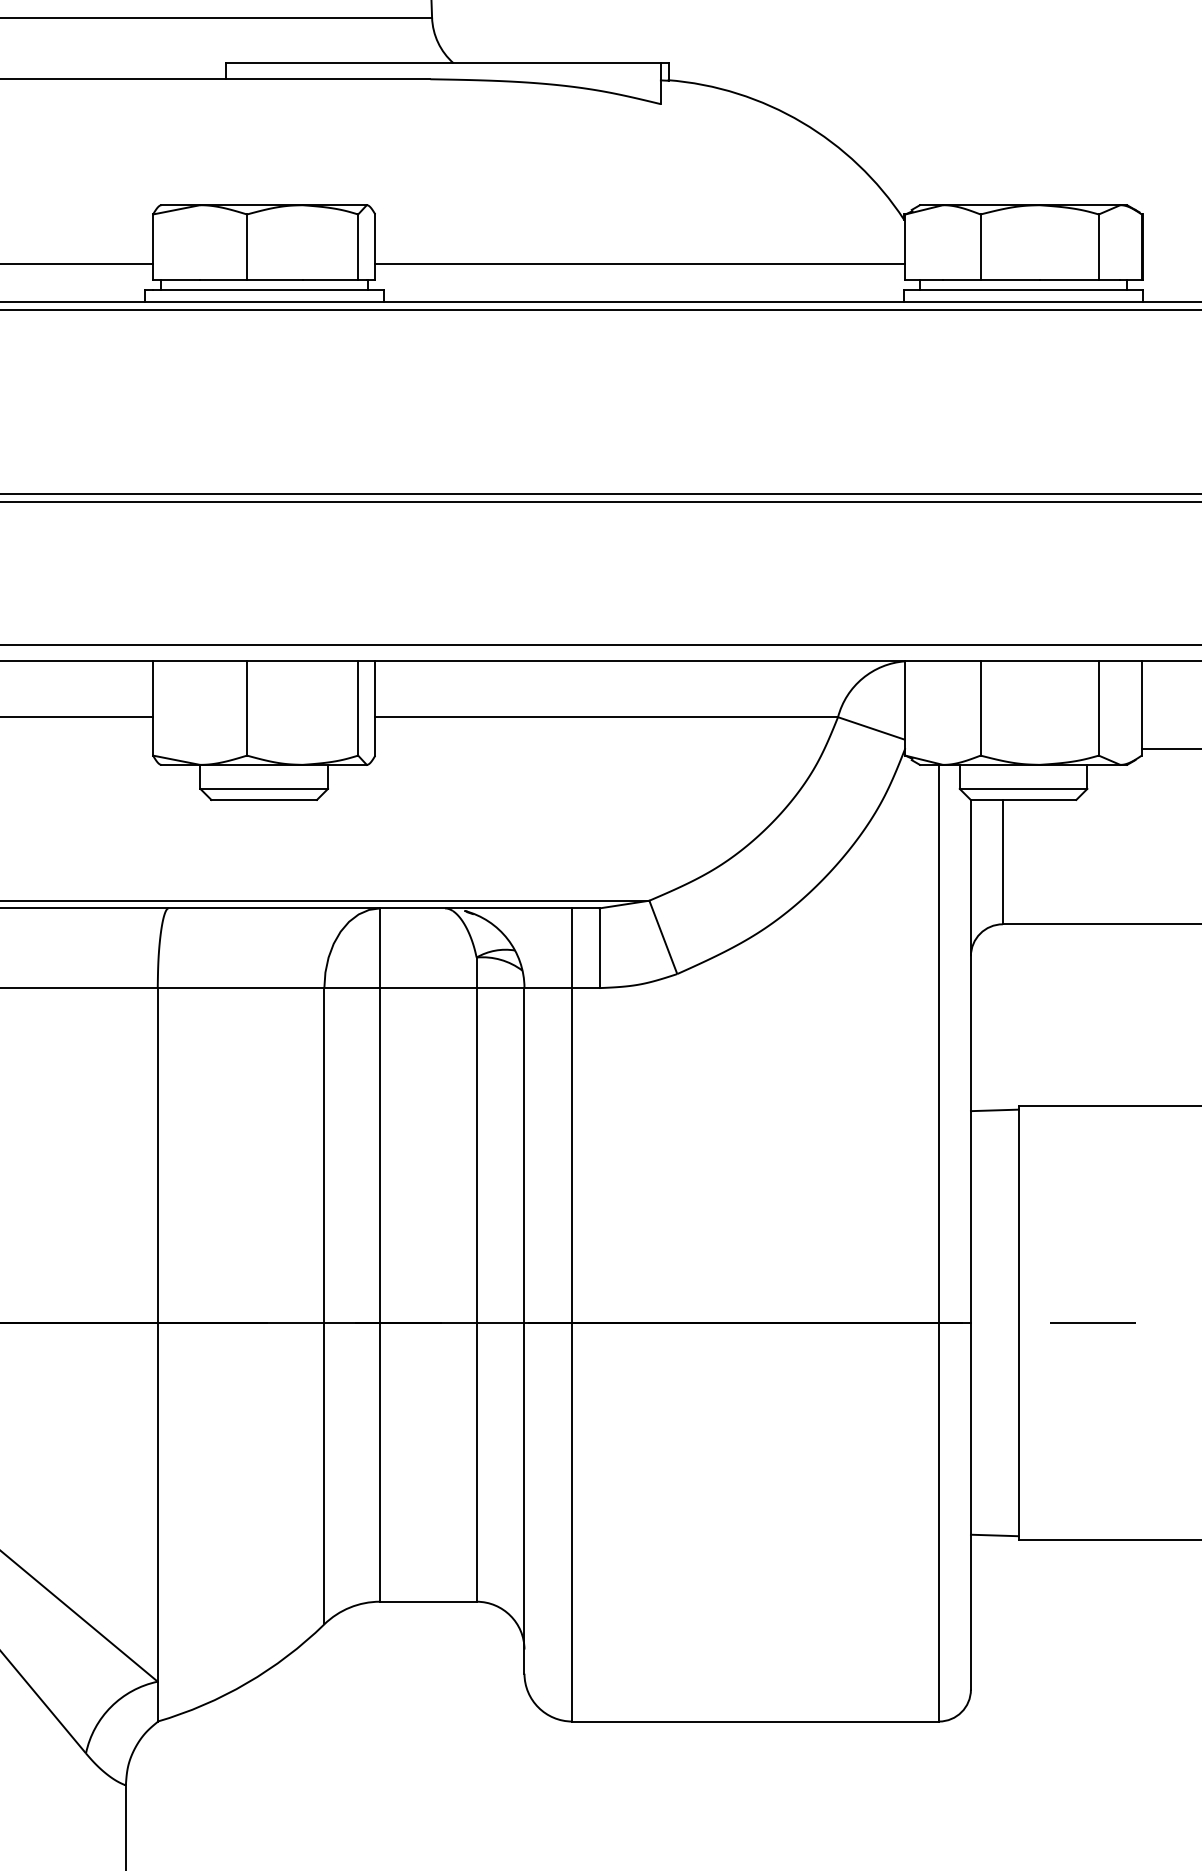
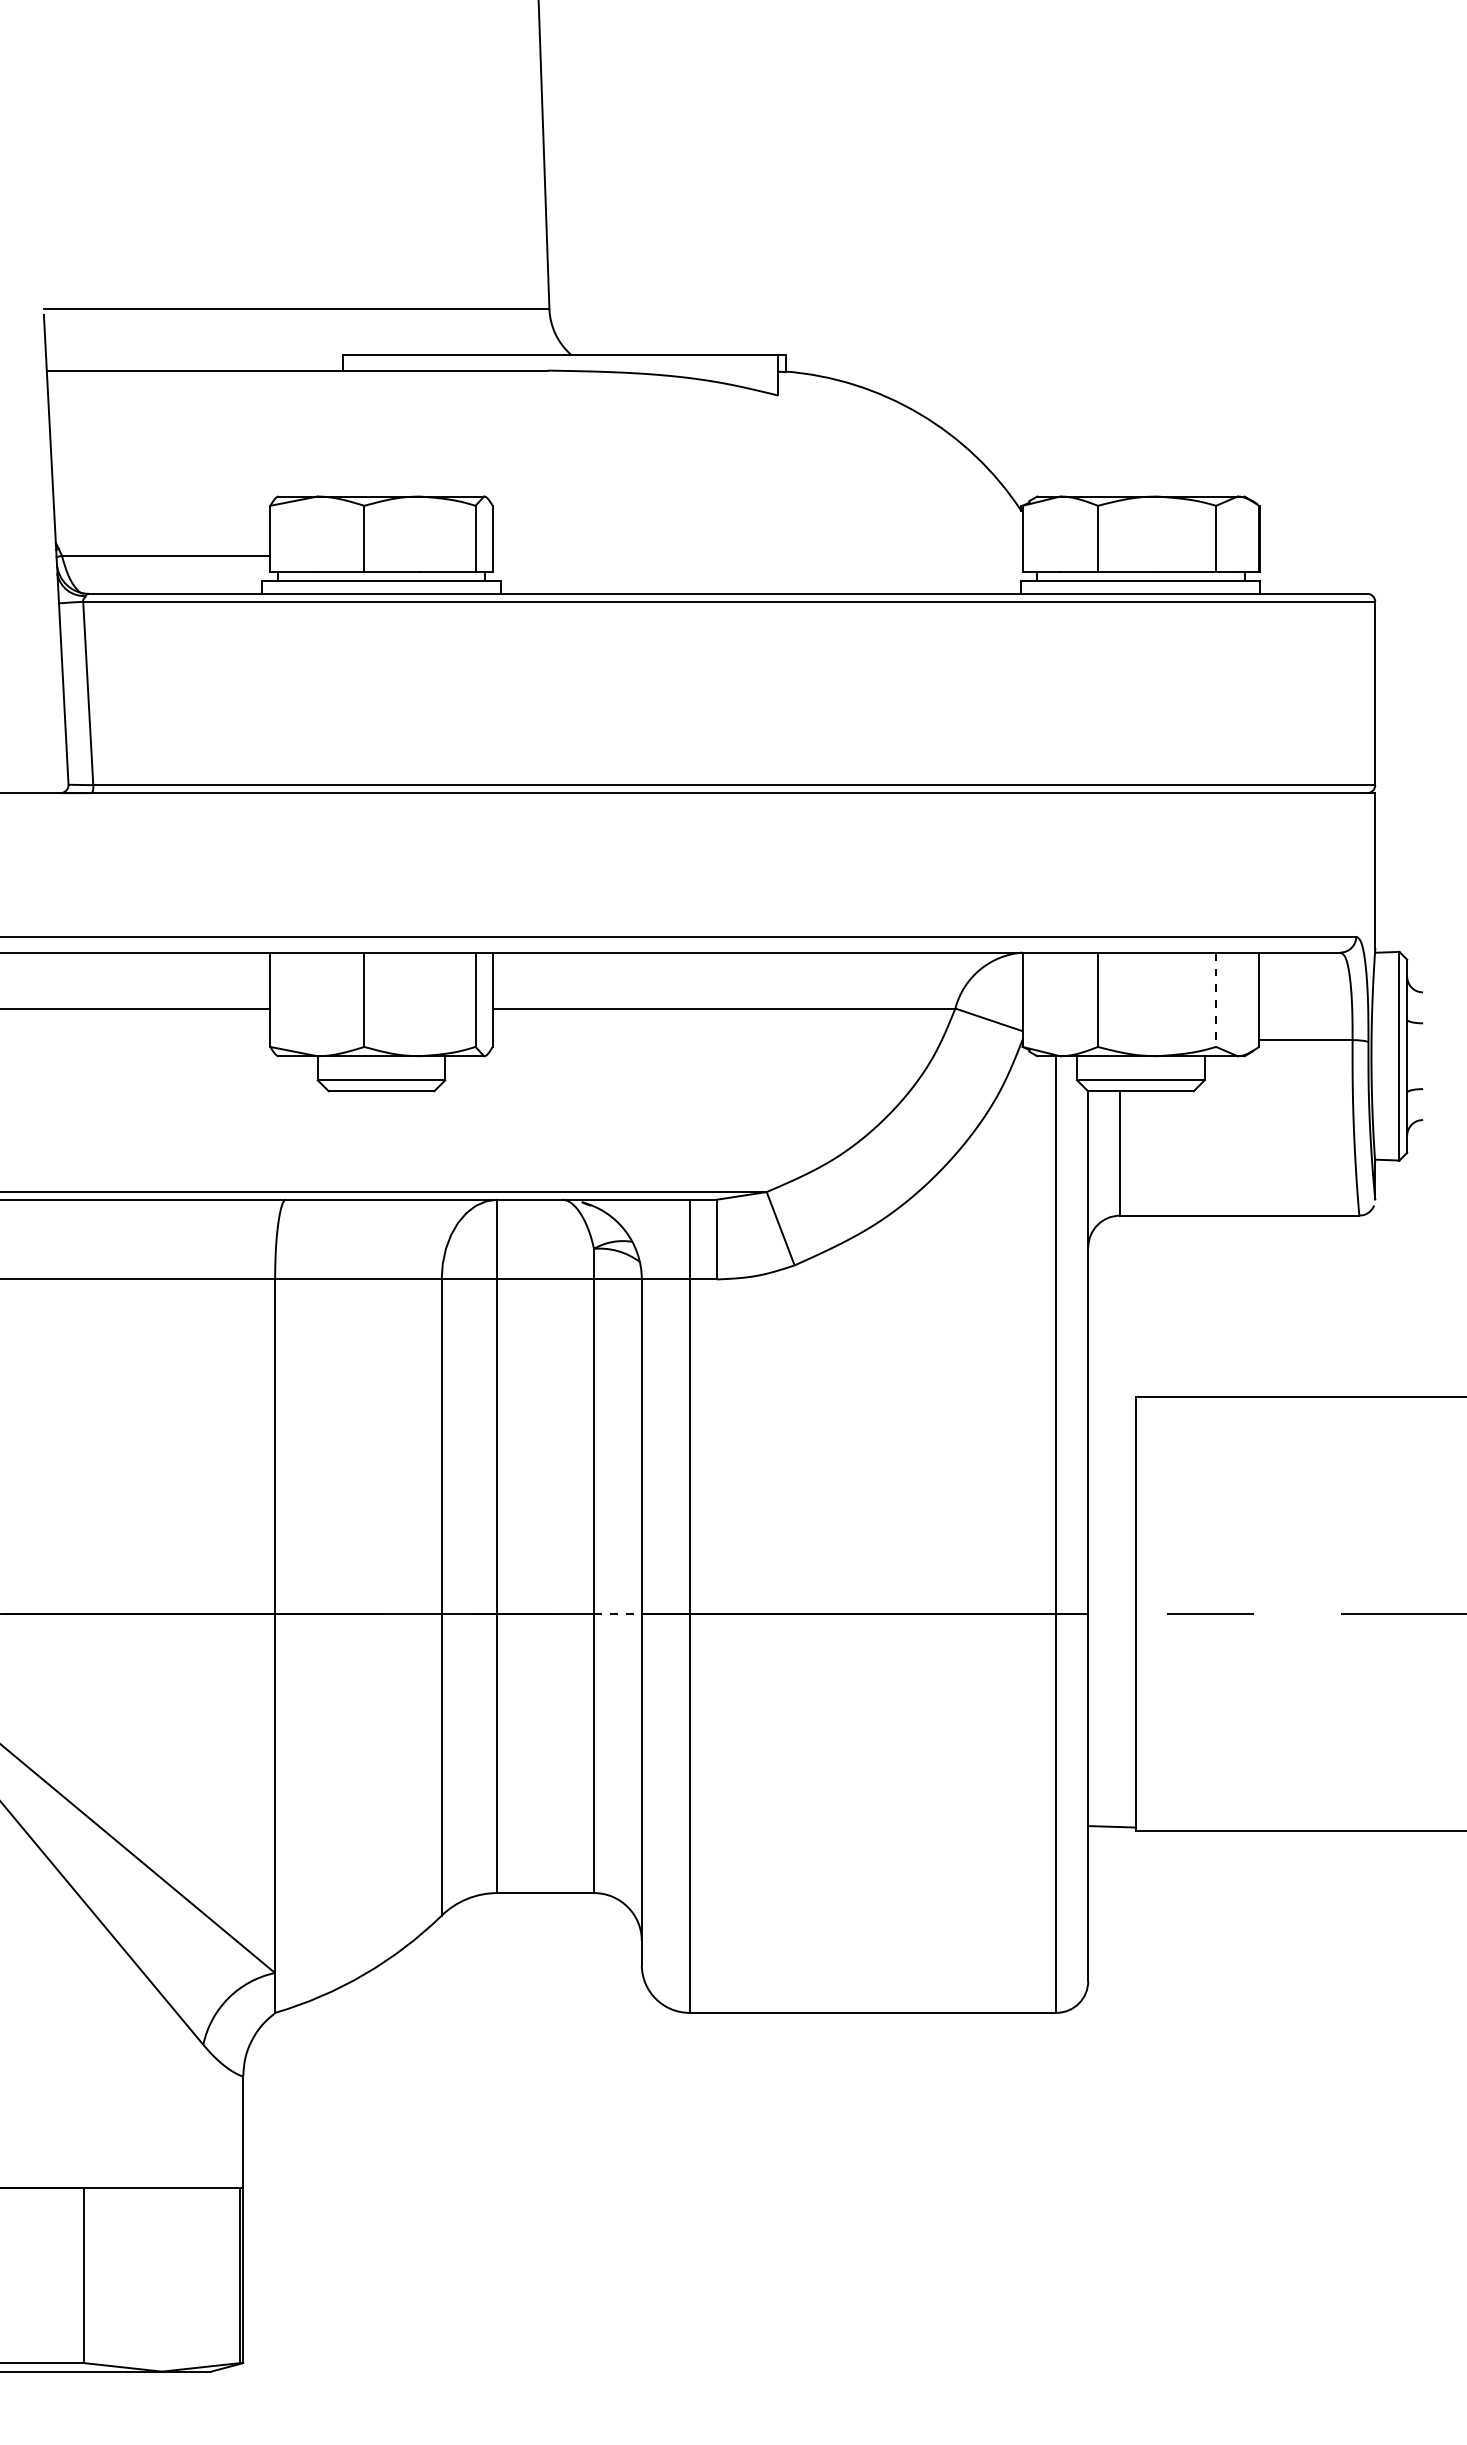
line: (640, 264) -> (757, 555), removed
line: (1099, 709) -> (1216, 1000), solid -> dashed
line: (995, 1110) -> (1112, 1401), removed
line: (500, 1323) -> (617, 1614), solid -> dashed

